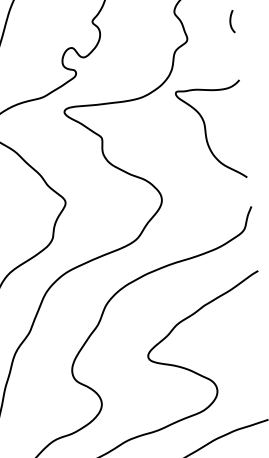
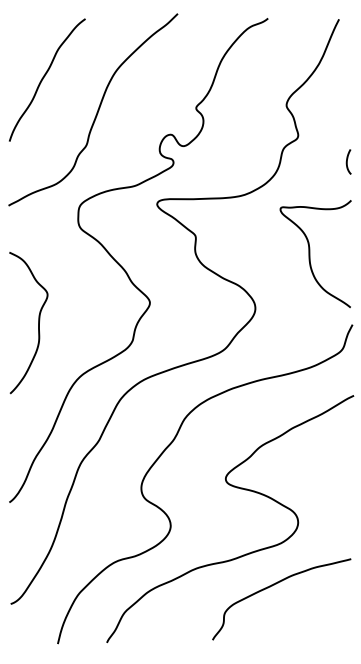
curve: (230, 21) -> (347, 161), moved
curve: (206, 132) -> (310, 254), moved

